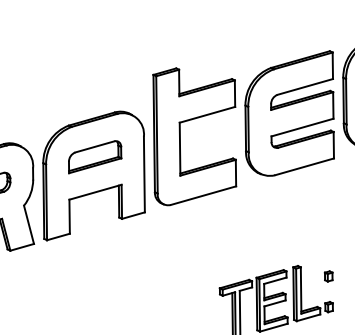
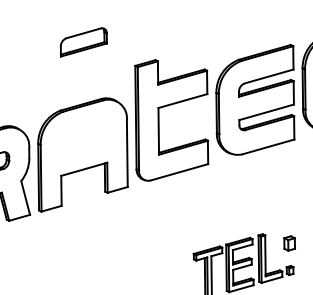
part: (94, 157) -> (83, 42), moved
part: (328, 276) -> (289, 243), size x1.6

